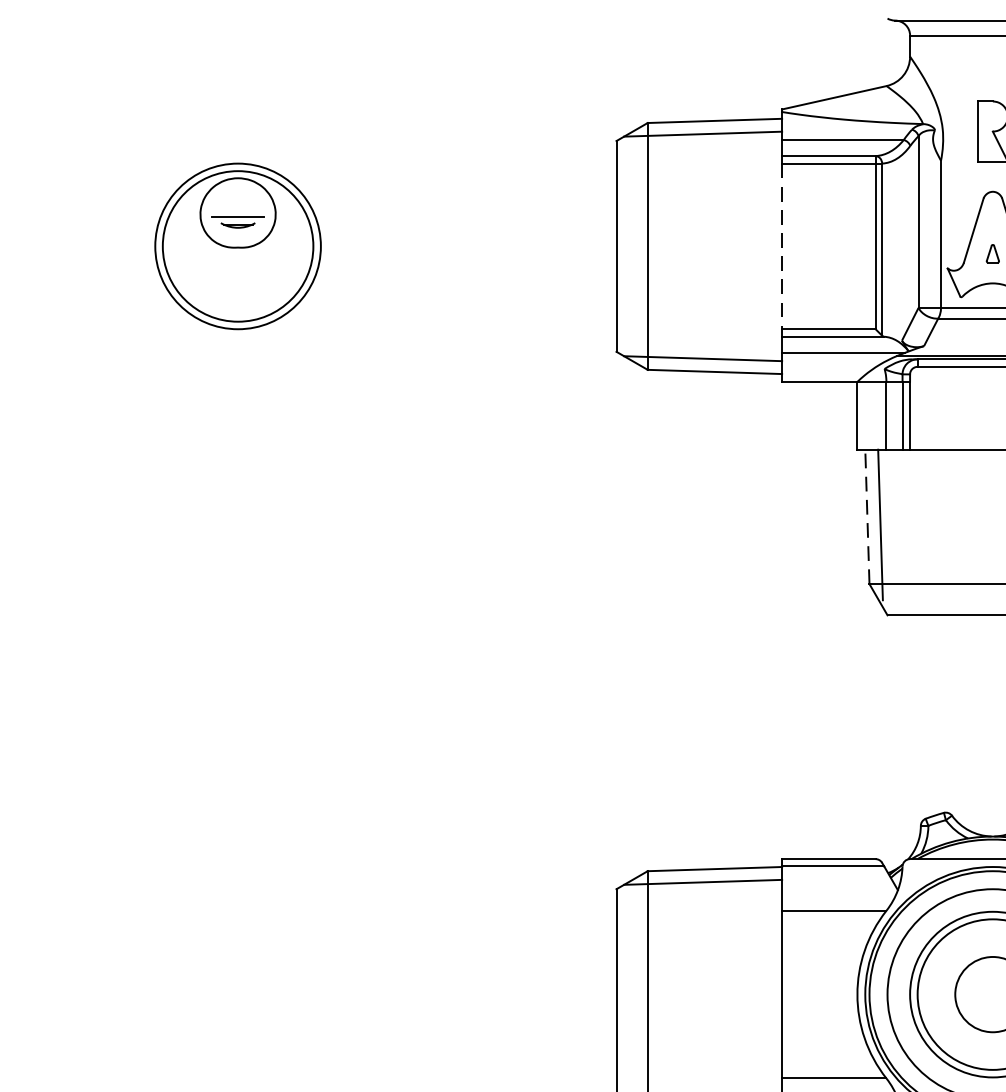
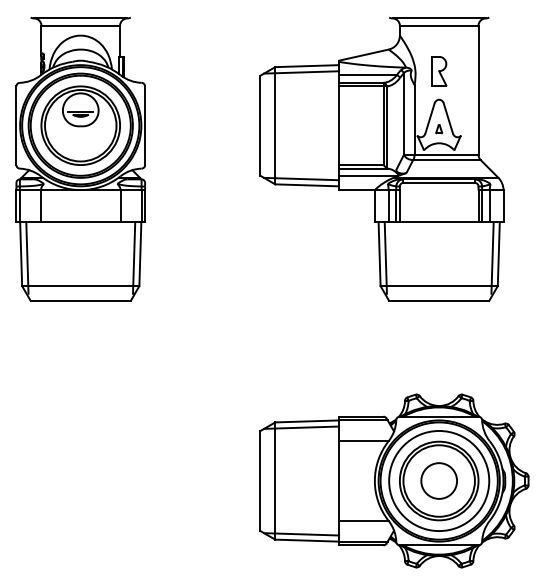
line: (782, 248) -> (339, 126), dashed -> solid
part: (237, 317) -> (80, 159), added
line: (867, 517) -> (379, 254), dashed -> solid

